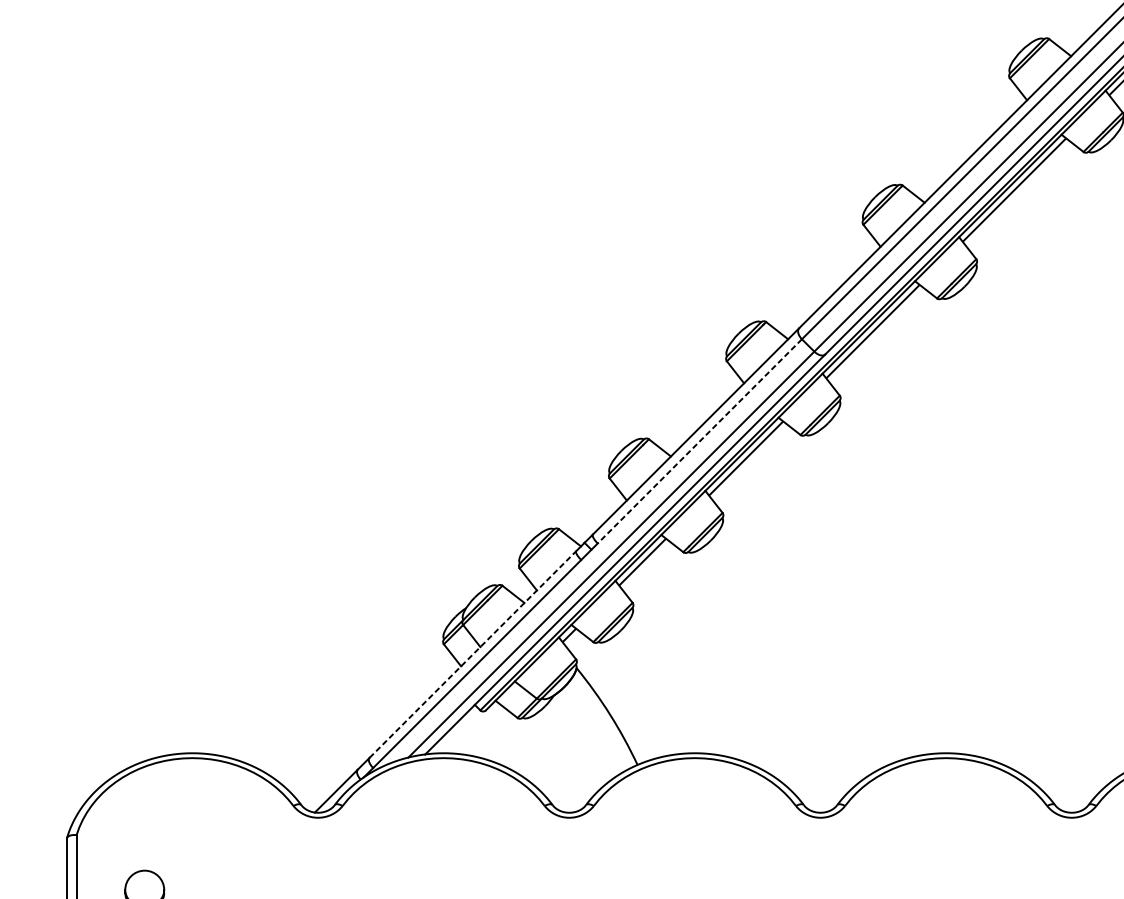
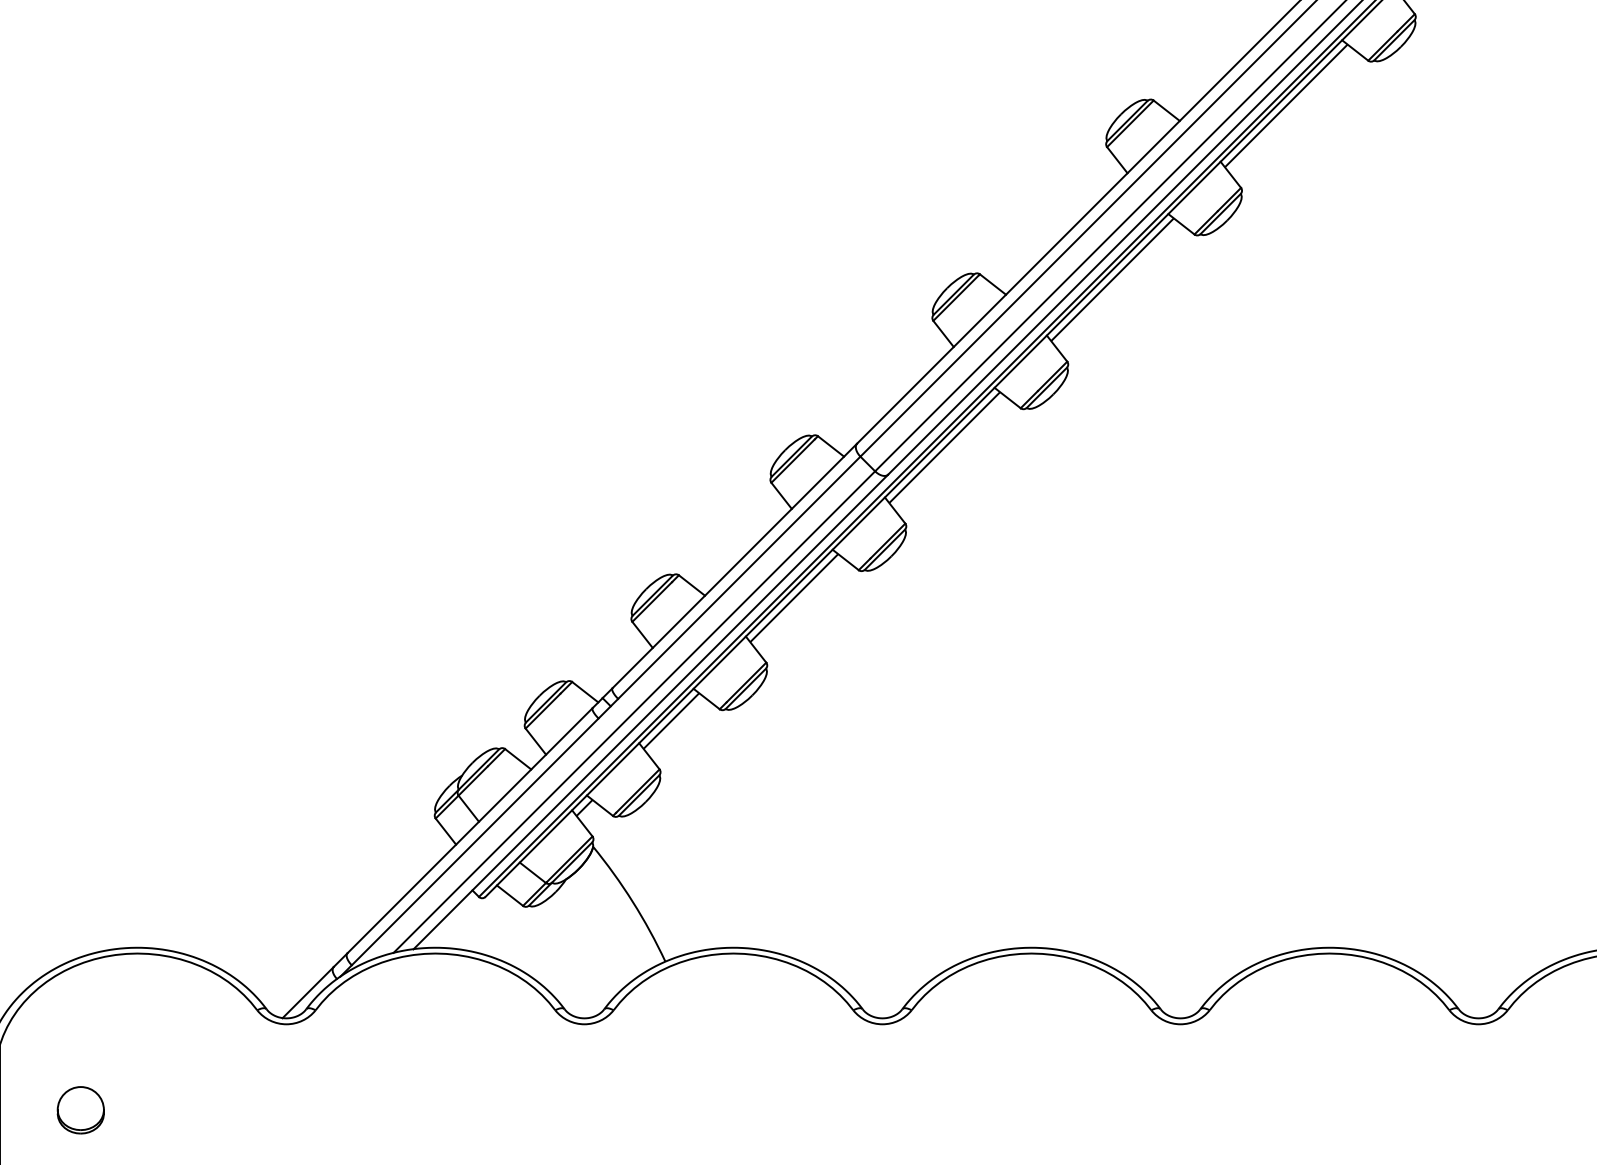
line: (699, 441) -> (738, 578), dashed -> solid
line: (473, 654) -> (470, 830), dashed -> solid

